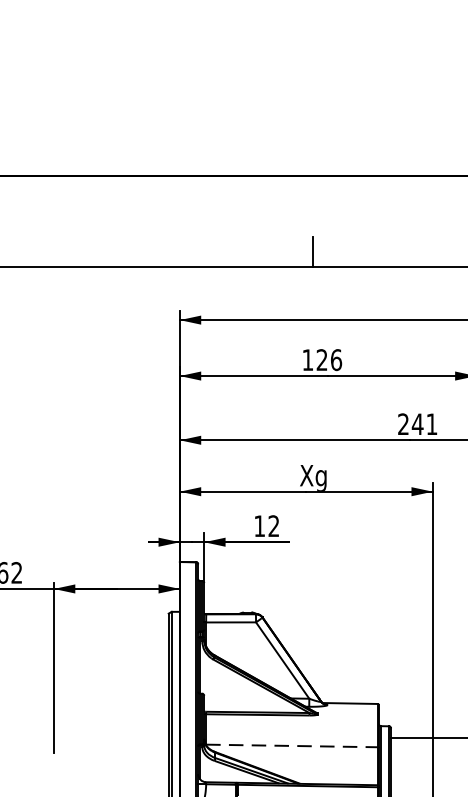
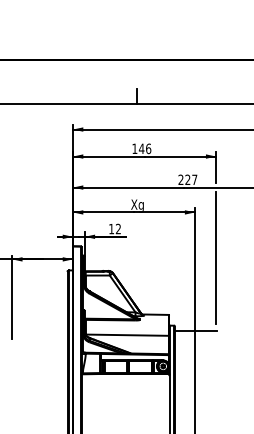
text: (321, 359) -> (141, 148), 126 -> 146
text: (425, 423) -> (191, 179), 241 -> 227
line: (292, 746) -> (127, 335), dashed -> solid

